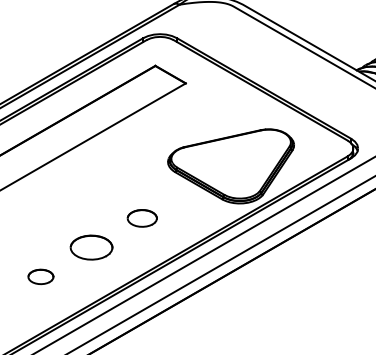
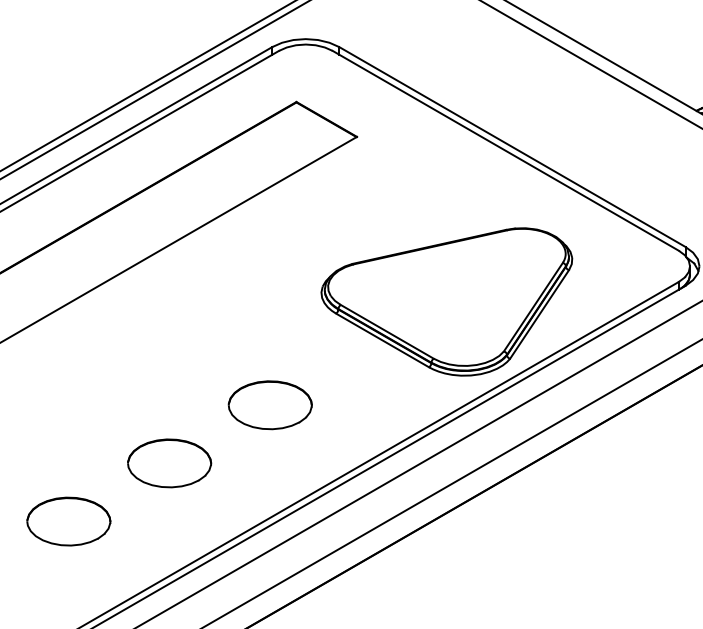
part: (142, 218) -> (270, 405), size x1.43
part: (40, 276) -> (68, 520), size x1.67

